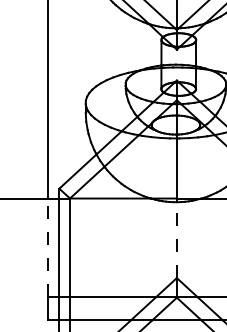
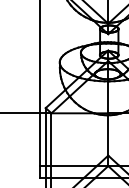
line: (177, 238) -> (108, 134), dashed -> solid
line: (47, 247) -> (39, 139), dashed -> solid

